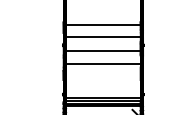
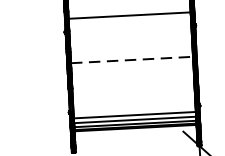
line: (102, 50) -> (129, 37), removed
line: (103, 64) -> (132, 60), solid -> dashed

